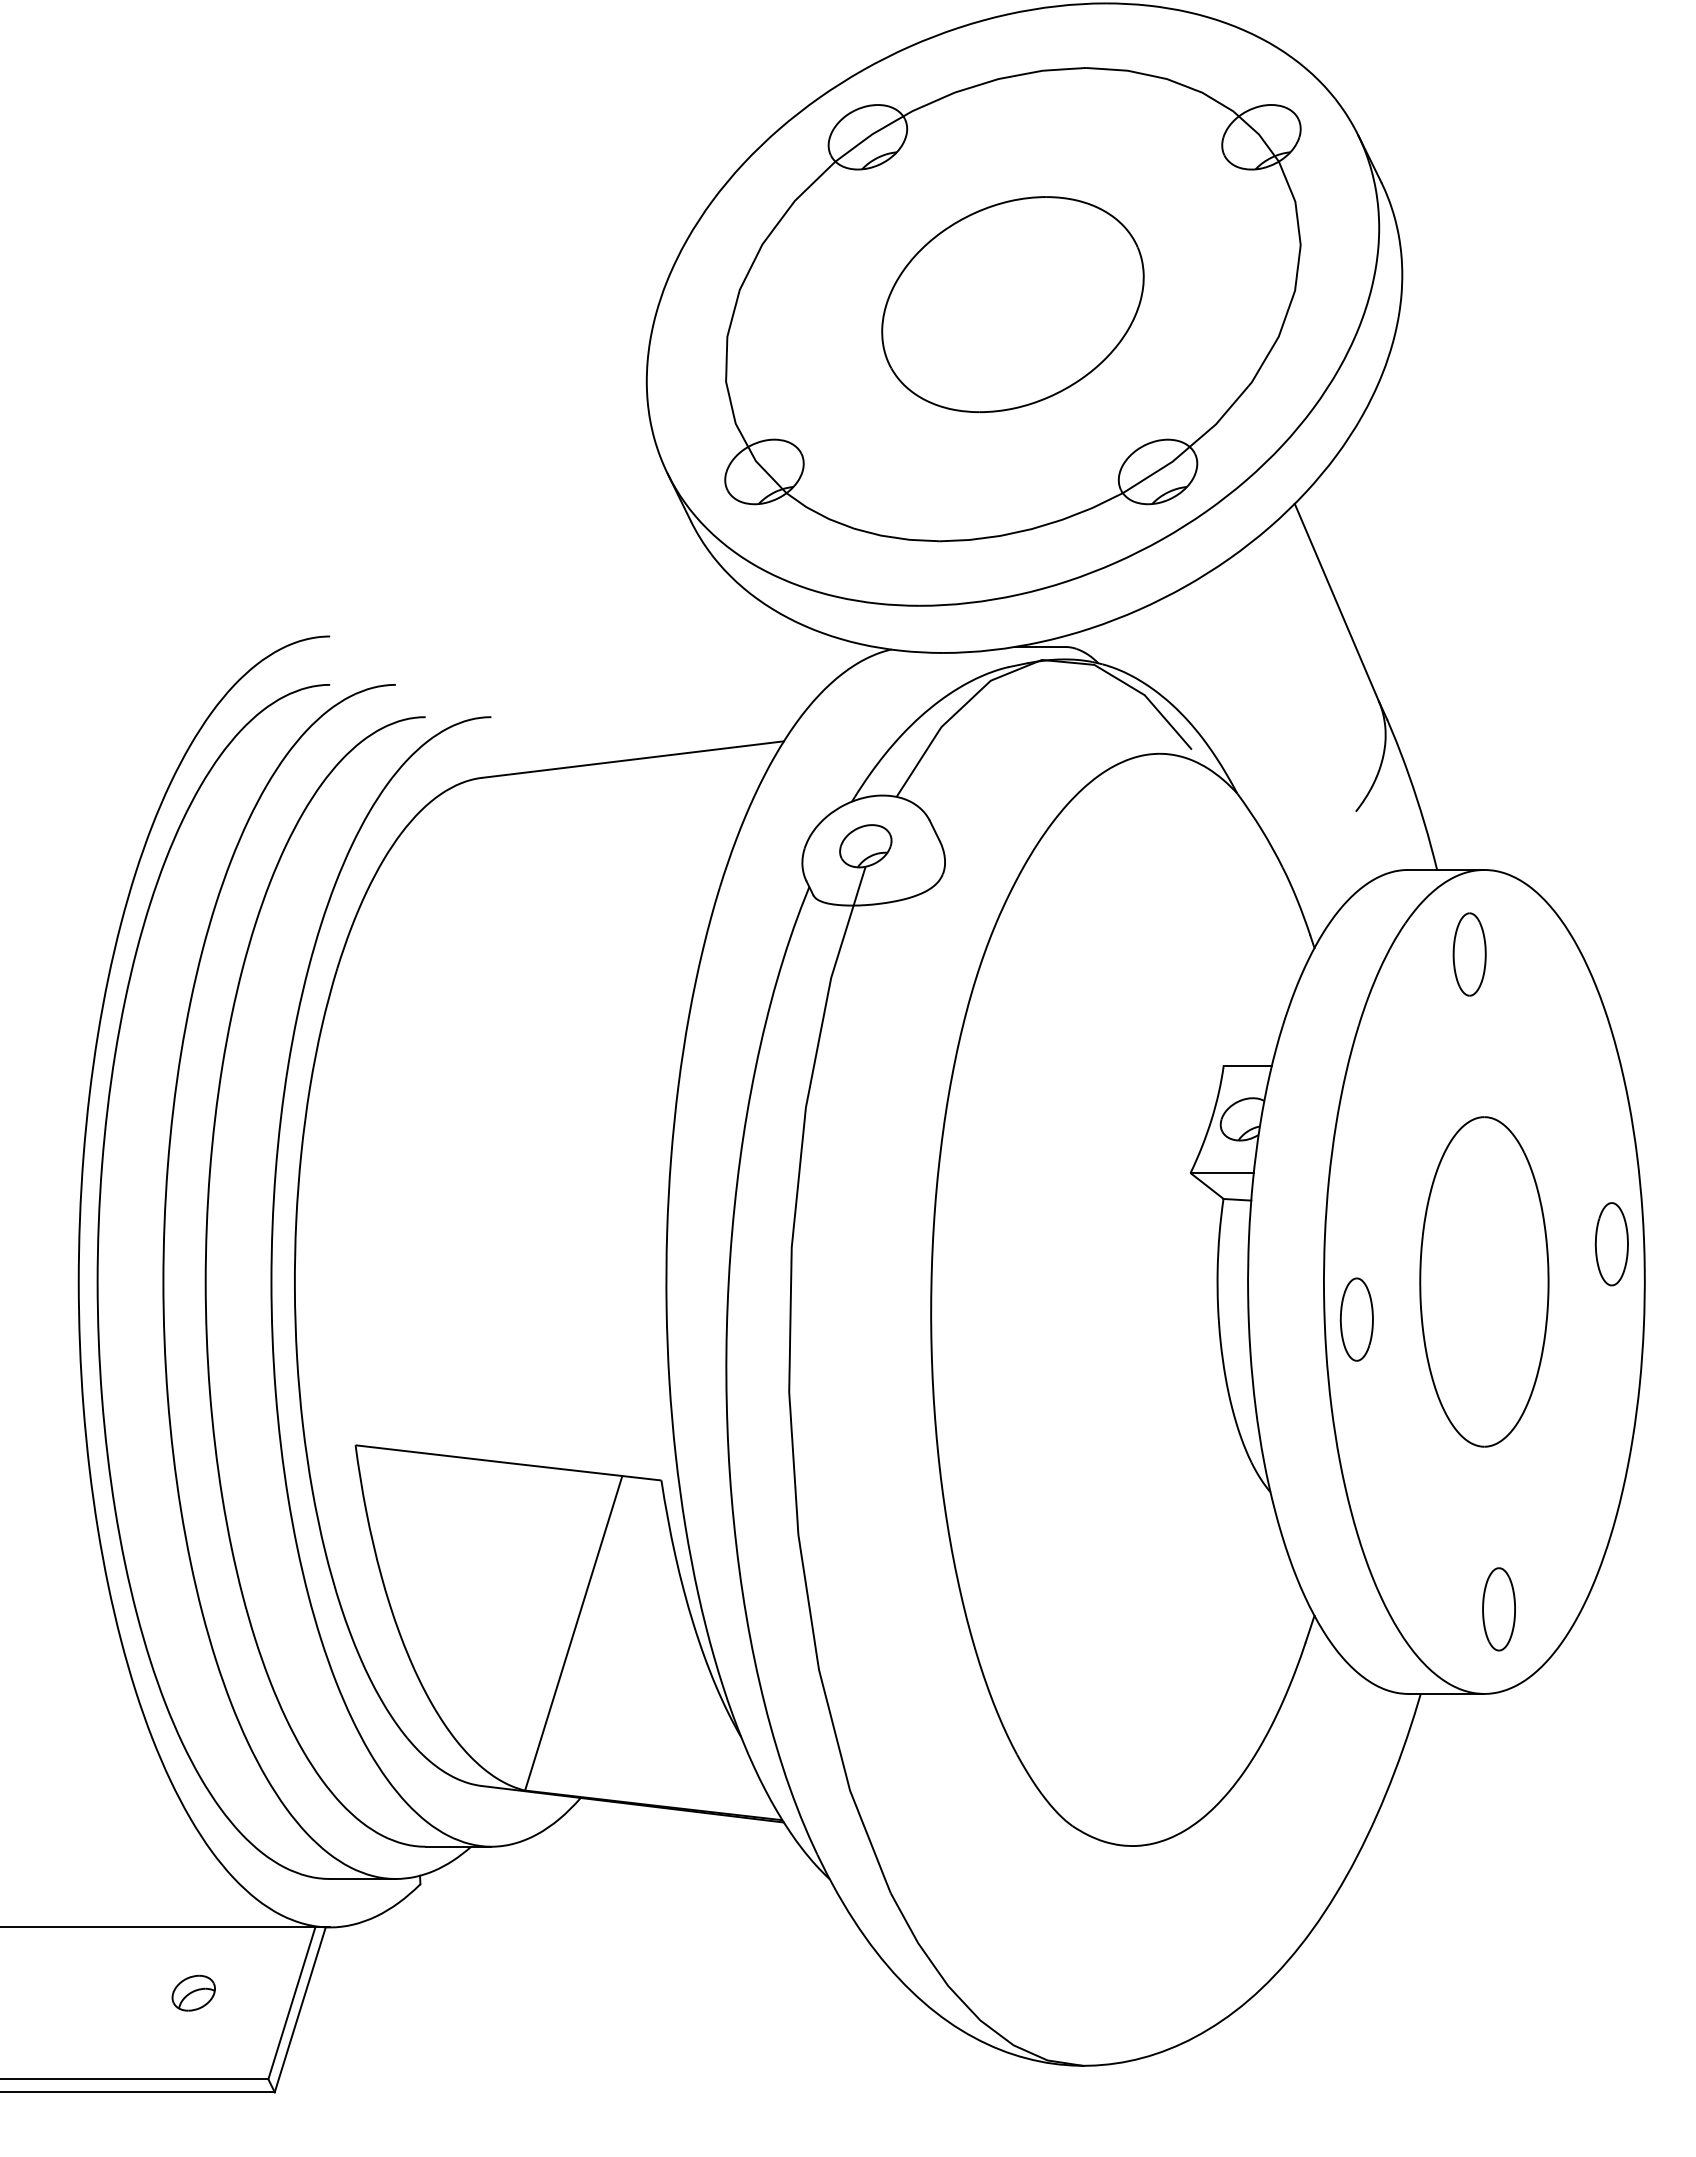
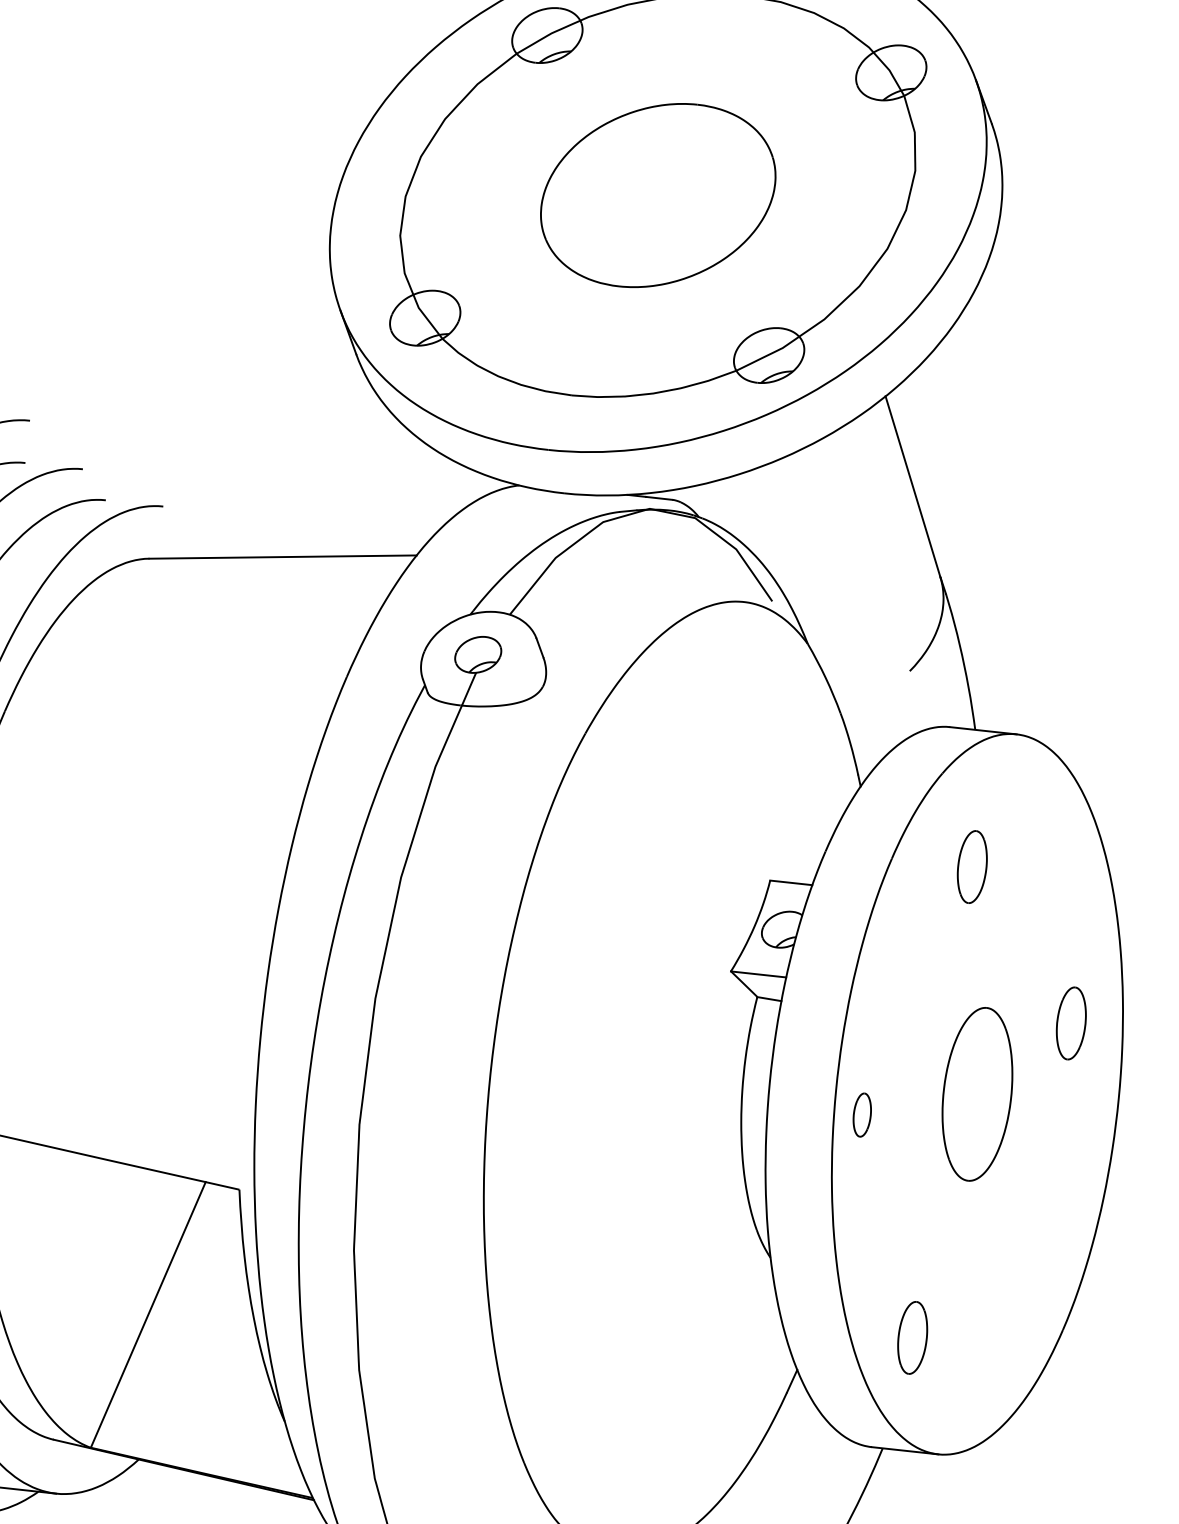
part: (1469, 954) -> (972, 867), moved
part: (1611, 1244) -> (1070, 1023), moved
part: (1484, 1281) -> (977, 1093), size x0.6
part: (1356, 1319) -> (862, 1115), size x0.6
part: (1498, 1609) -> (912, 1337), moved

